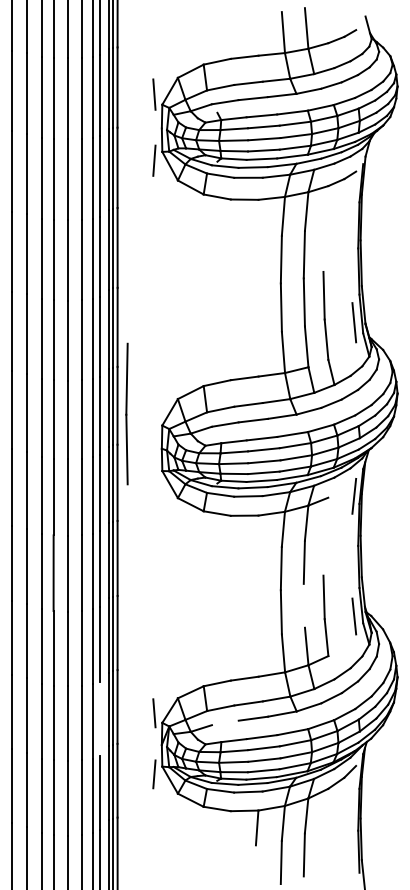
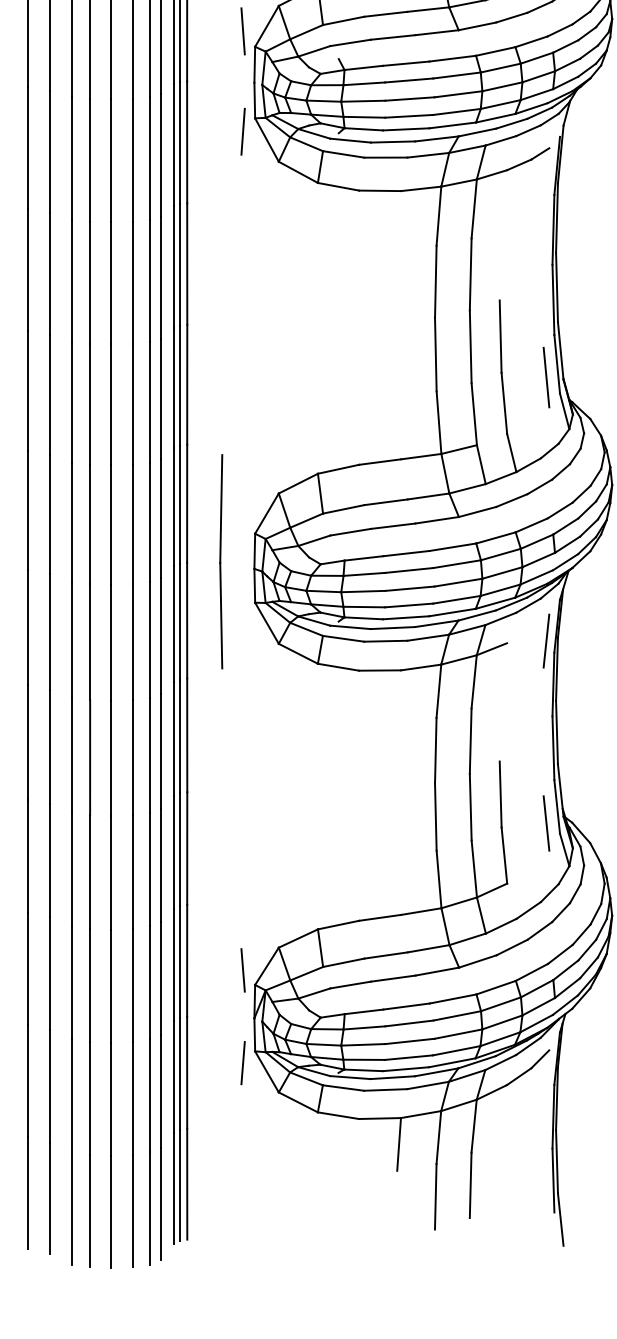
line: (126, 413) -> (220, 560), moved
line: (303, 605) -> (469, 806), added
line: (100, 718) -> (161, 978), added
line: (224, 722) -> (349, 984), added

